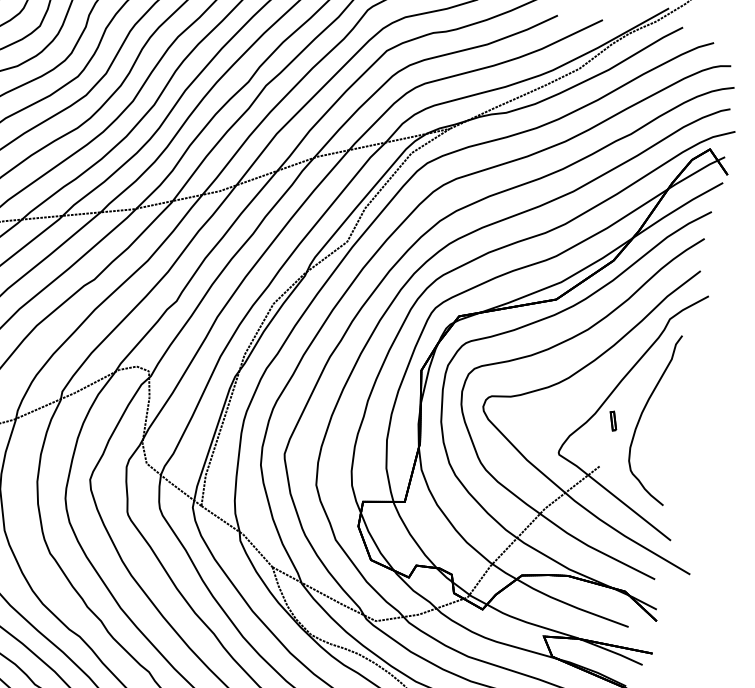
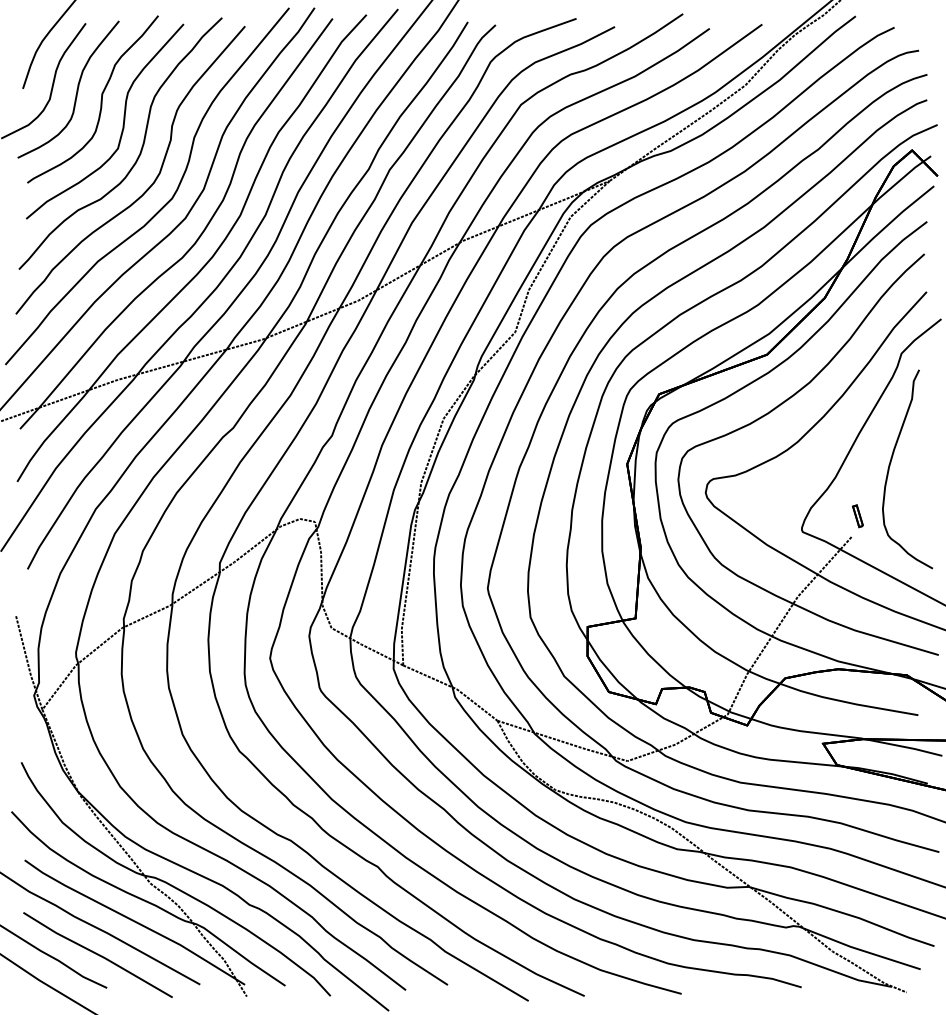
part: (612, 421) -> (857, 516), moved

